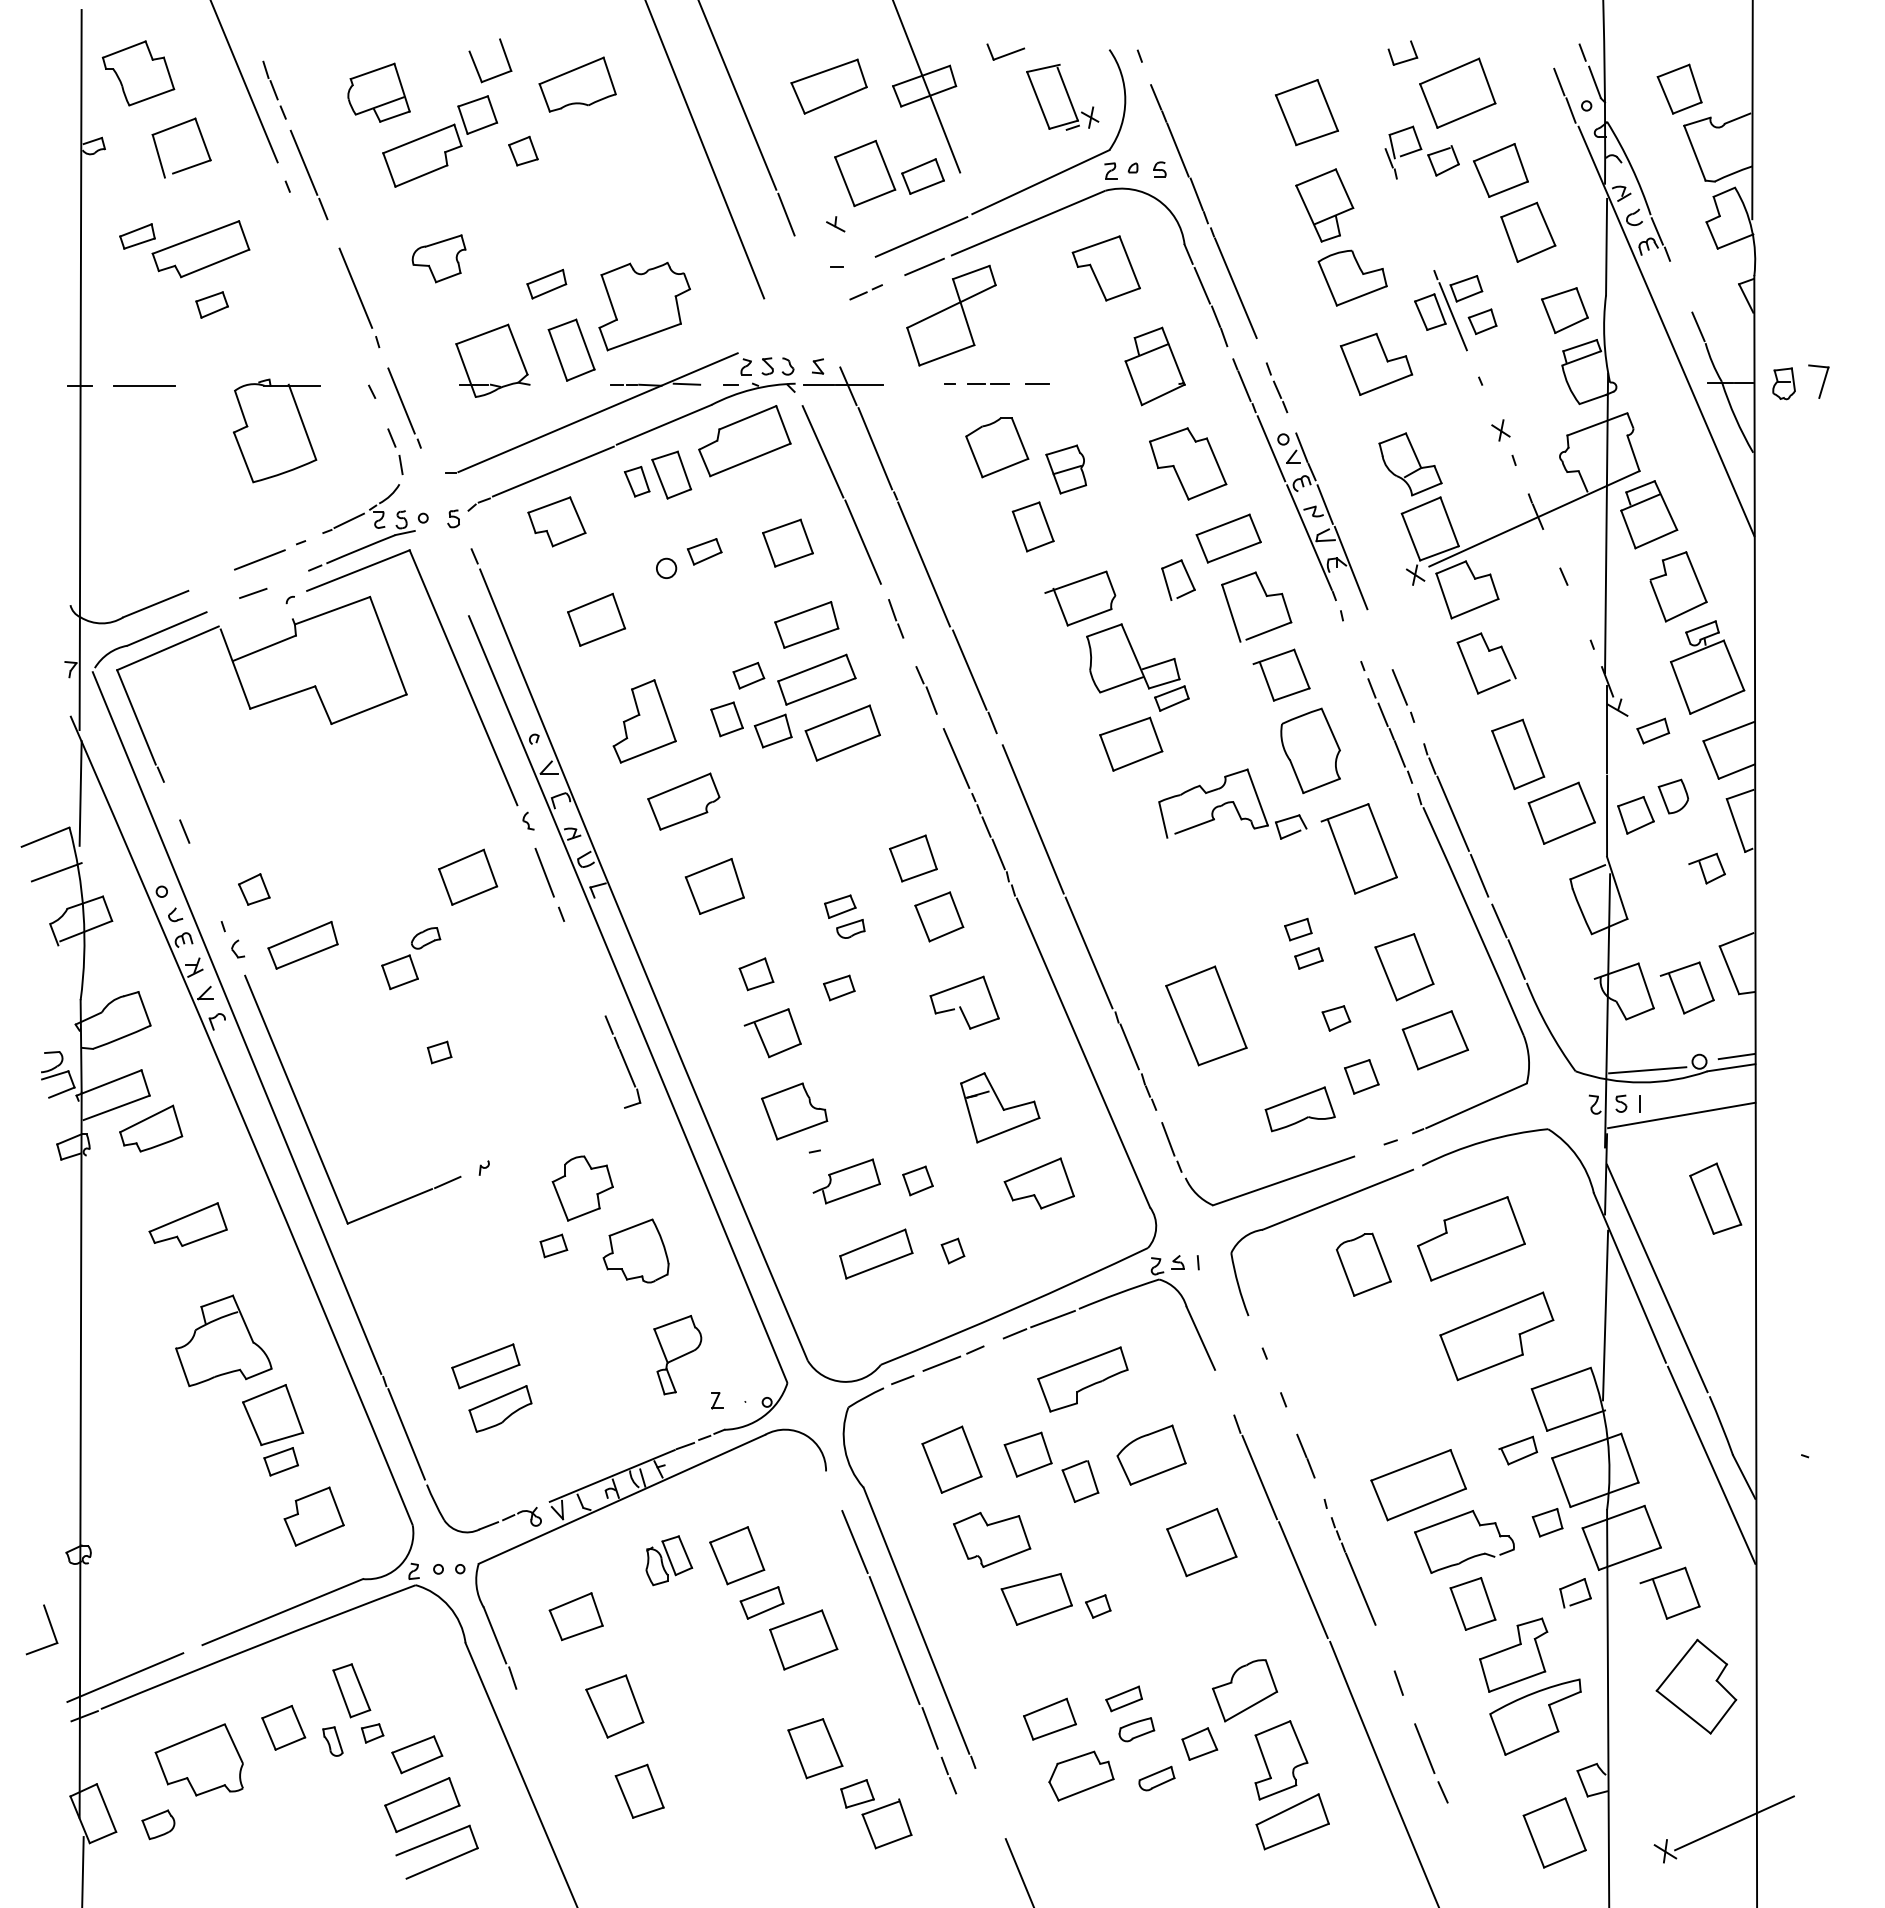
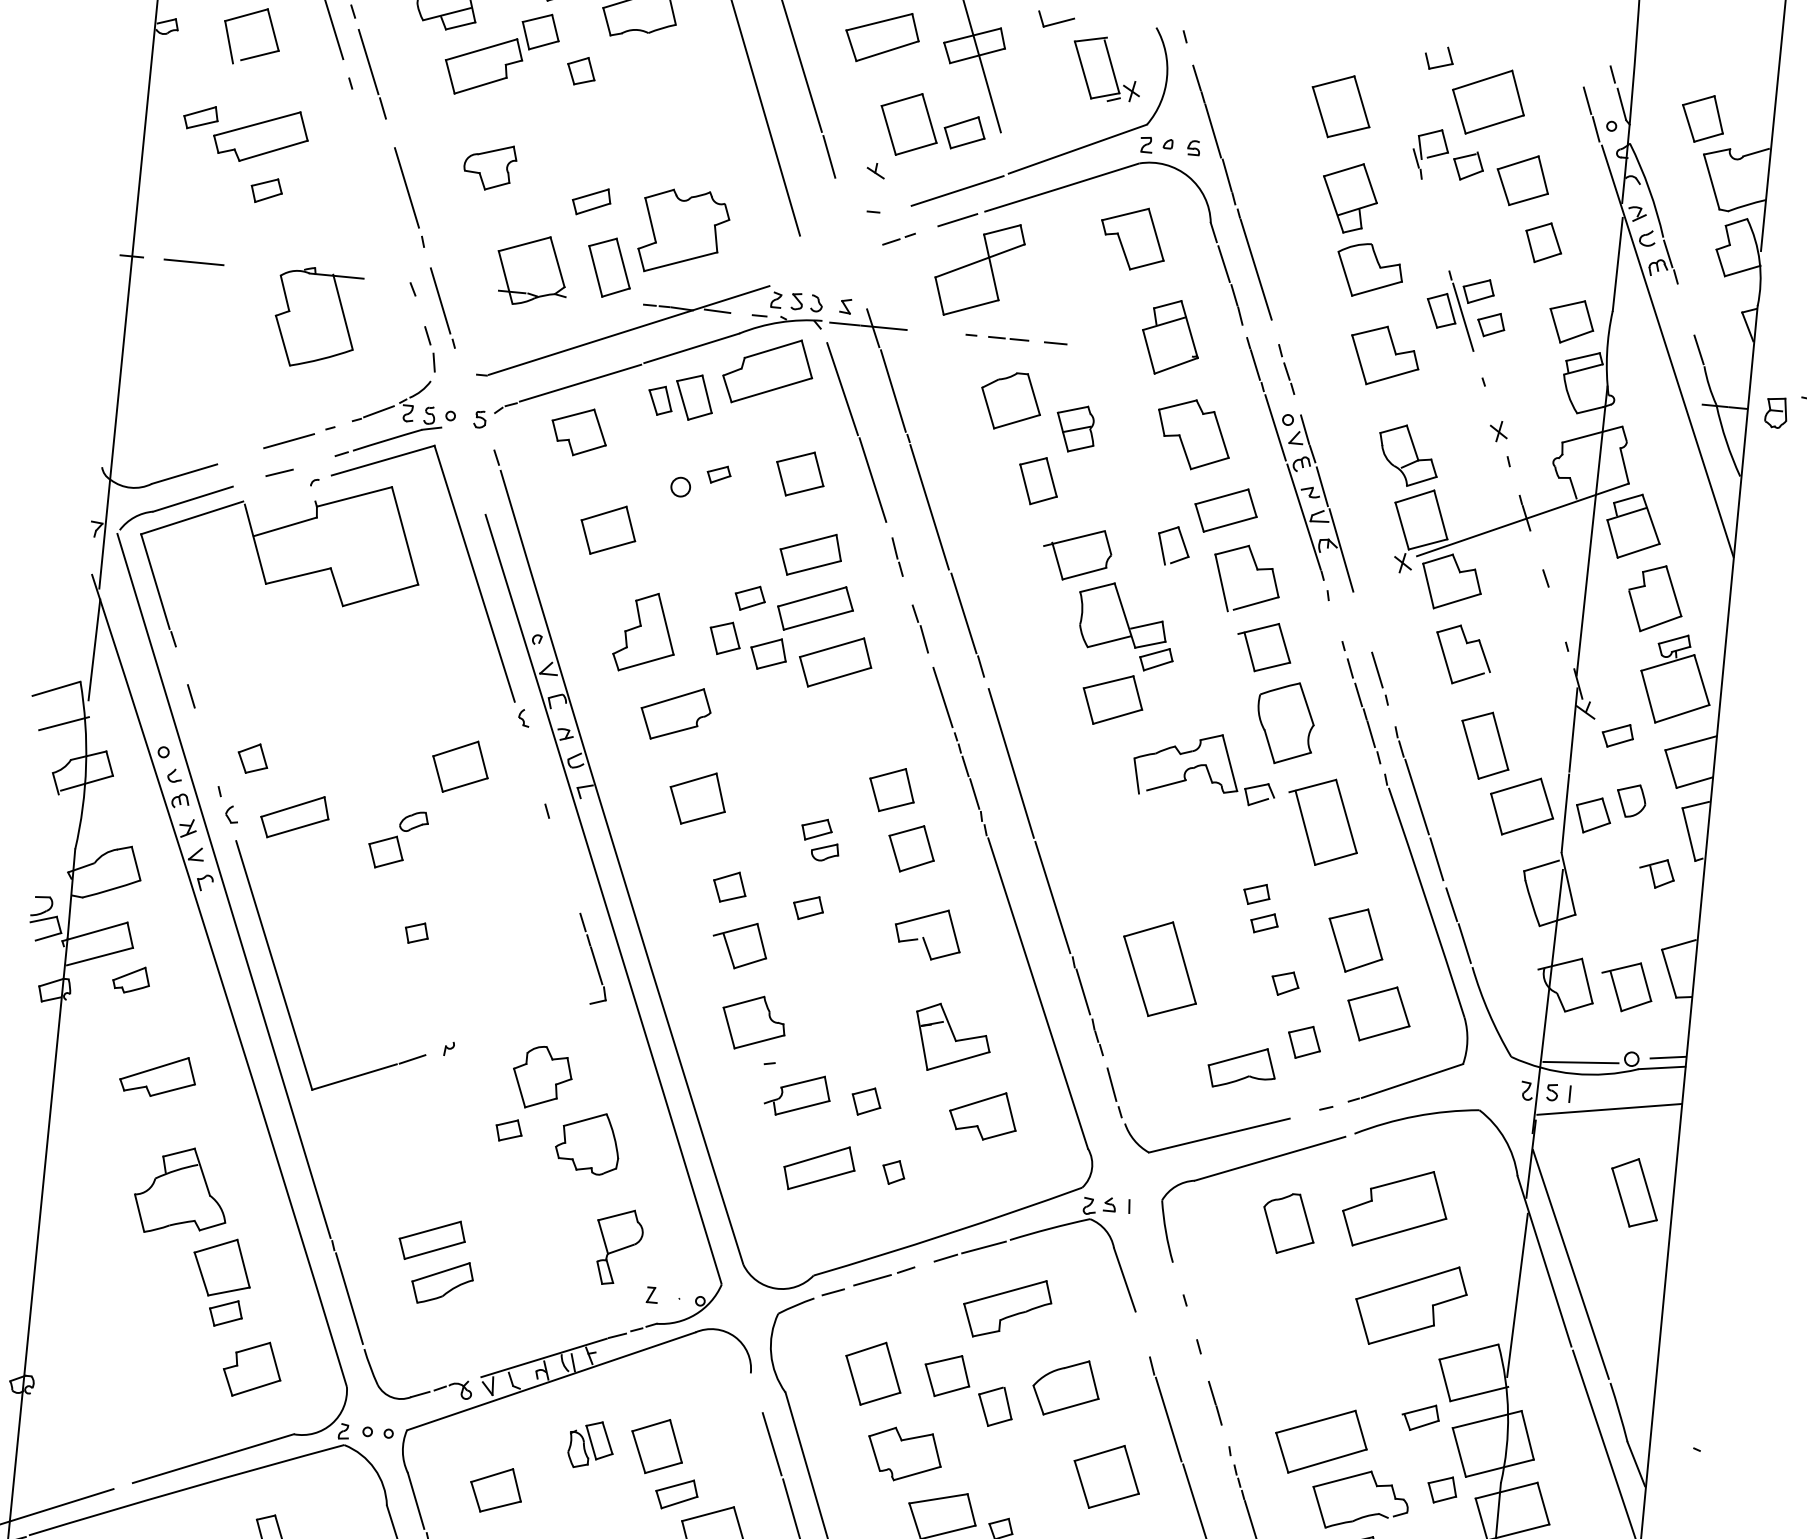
part: (1528, 231) -> (1543, 242), size x0.7
part: (704, 551) -> (718, 474), size x0.7
line: (544, 872) -> (534, 769), removed
part: (151, 1128) -> (131, 979), size x0.6

